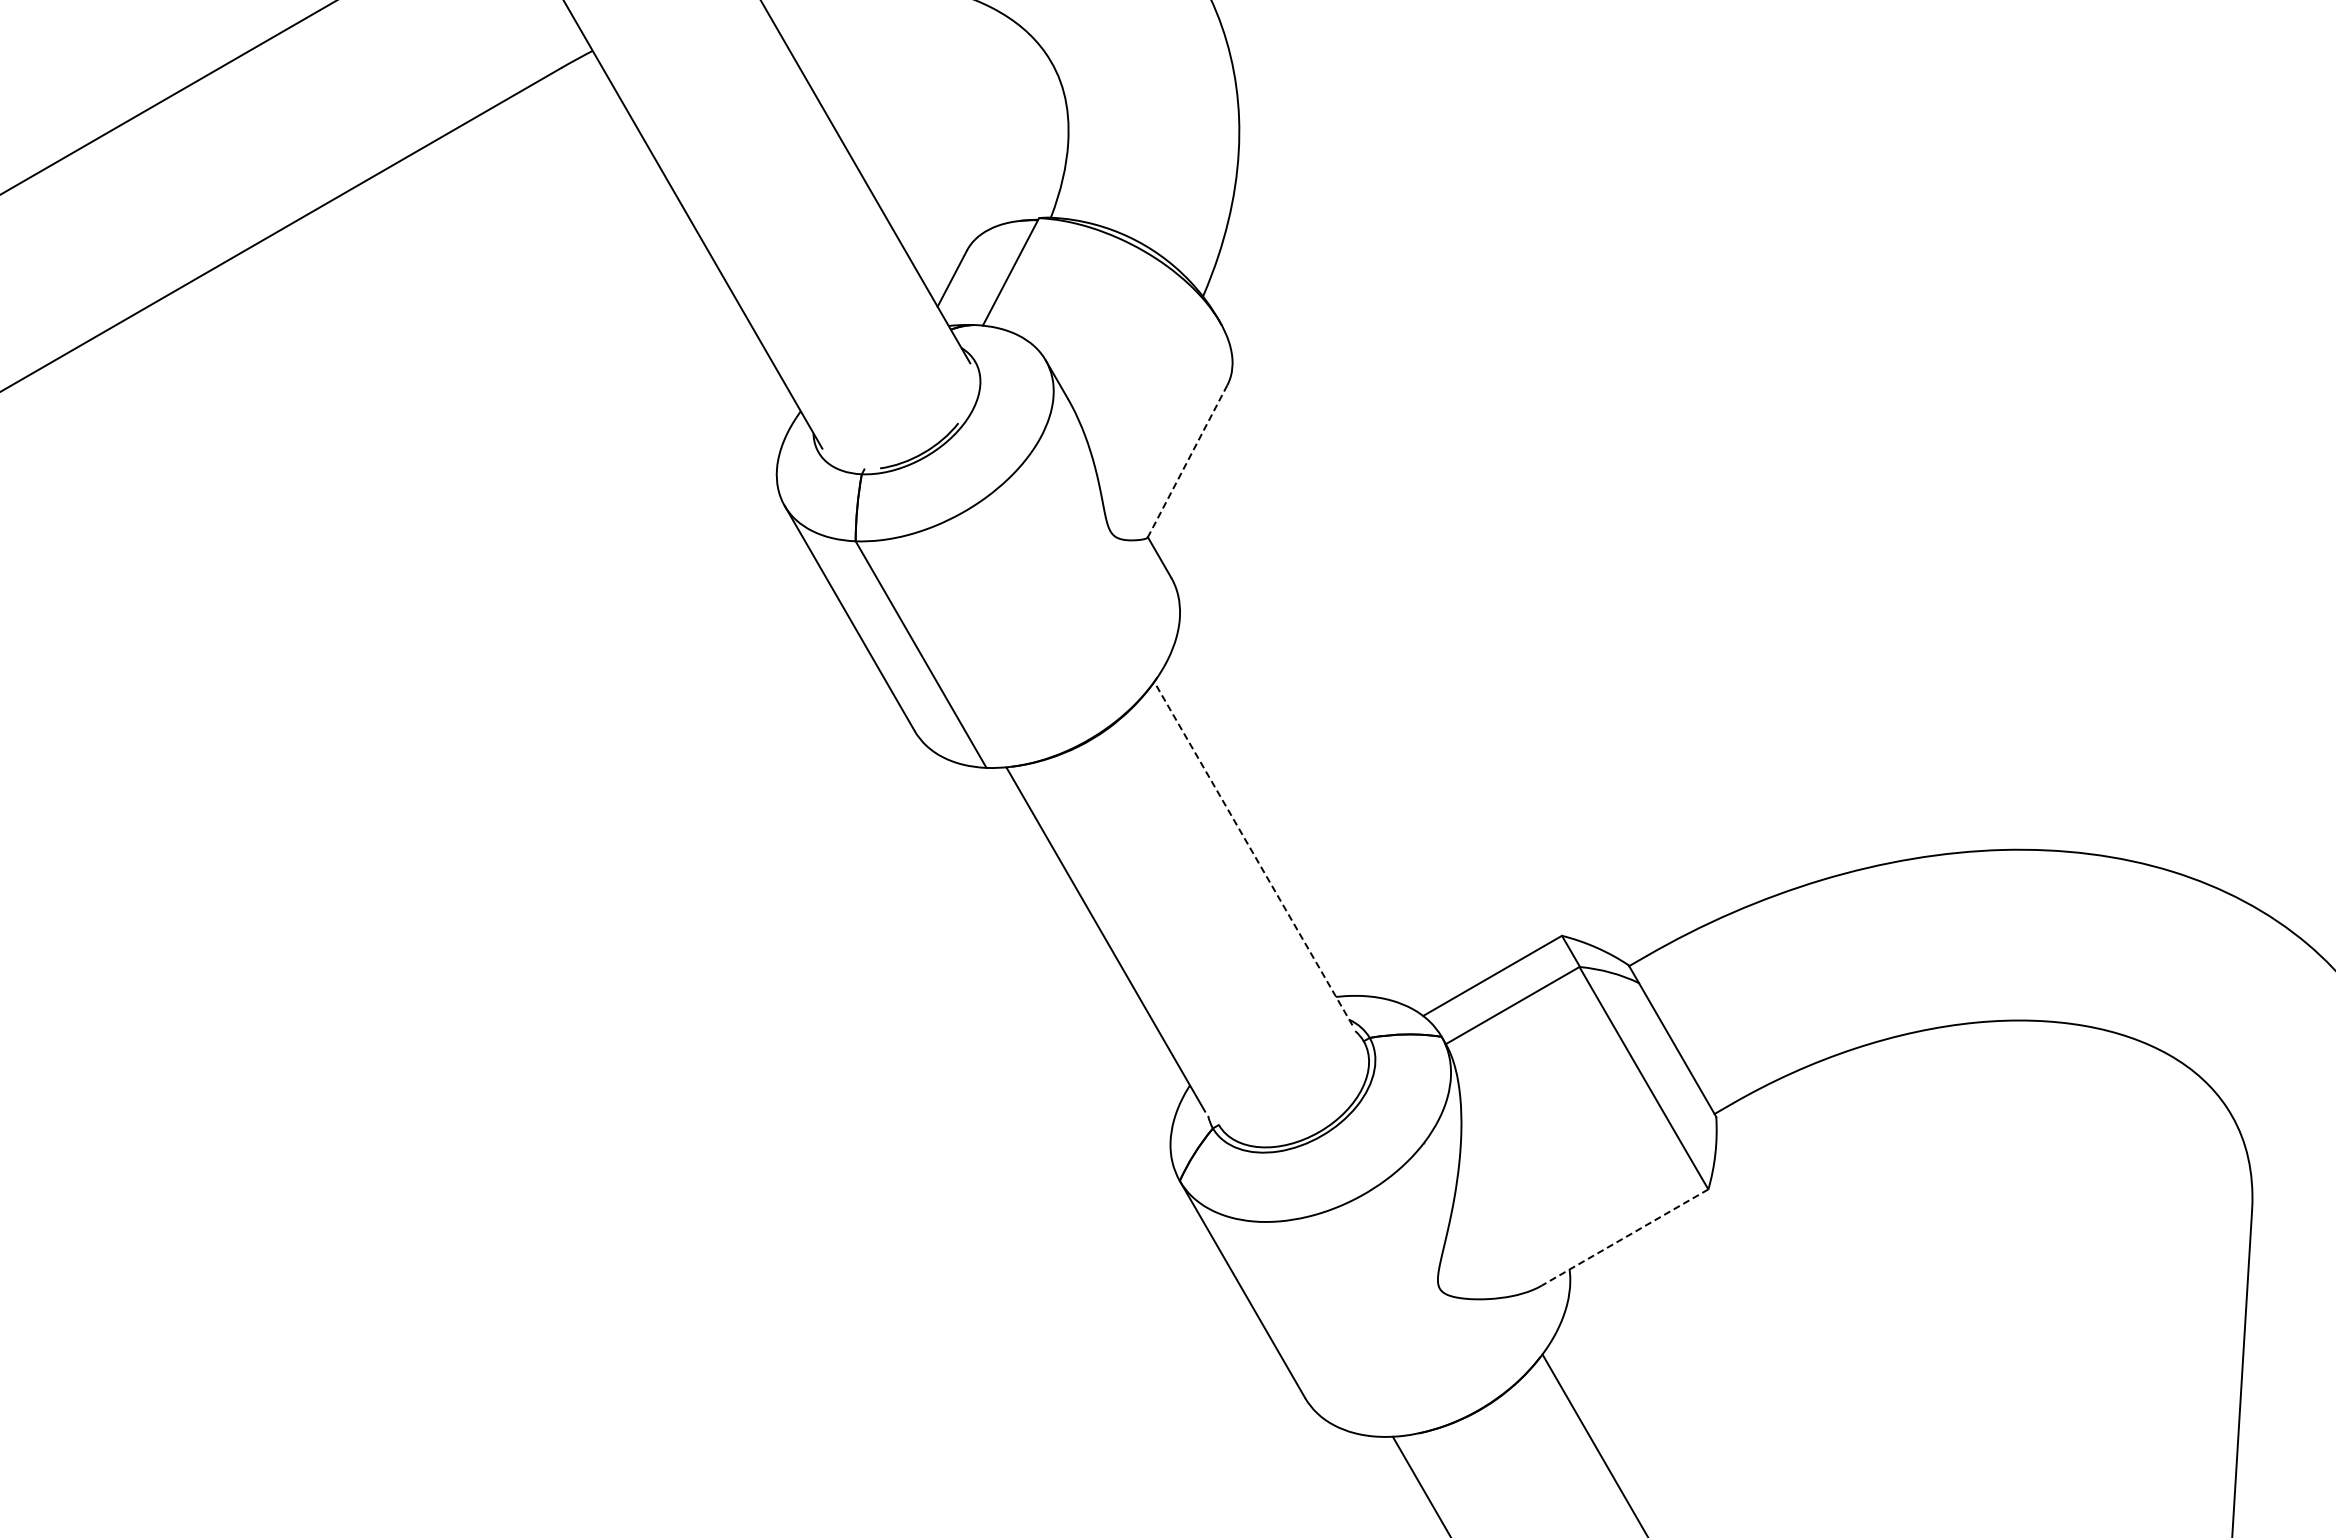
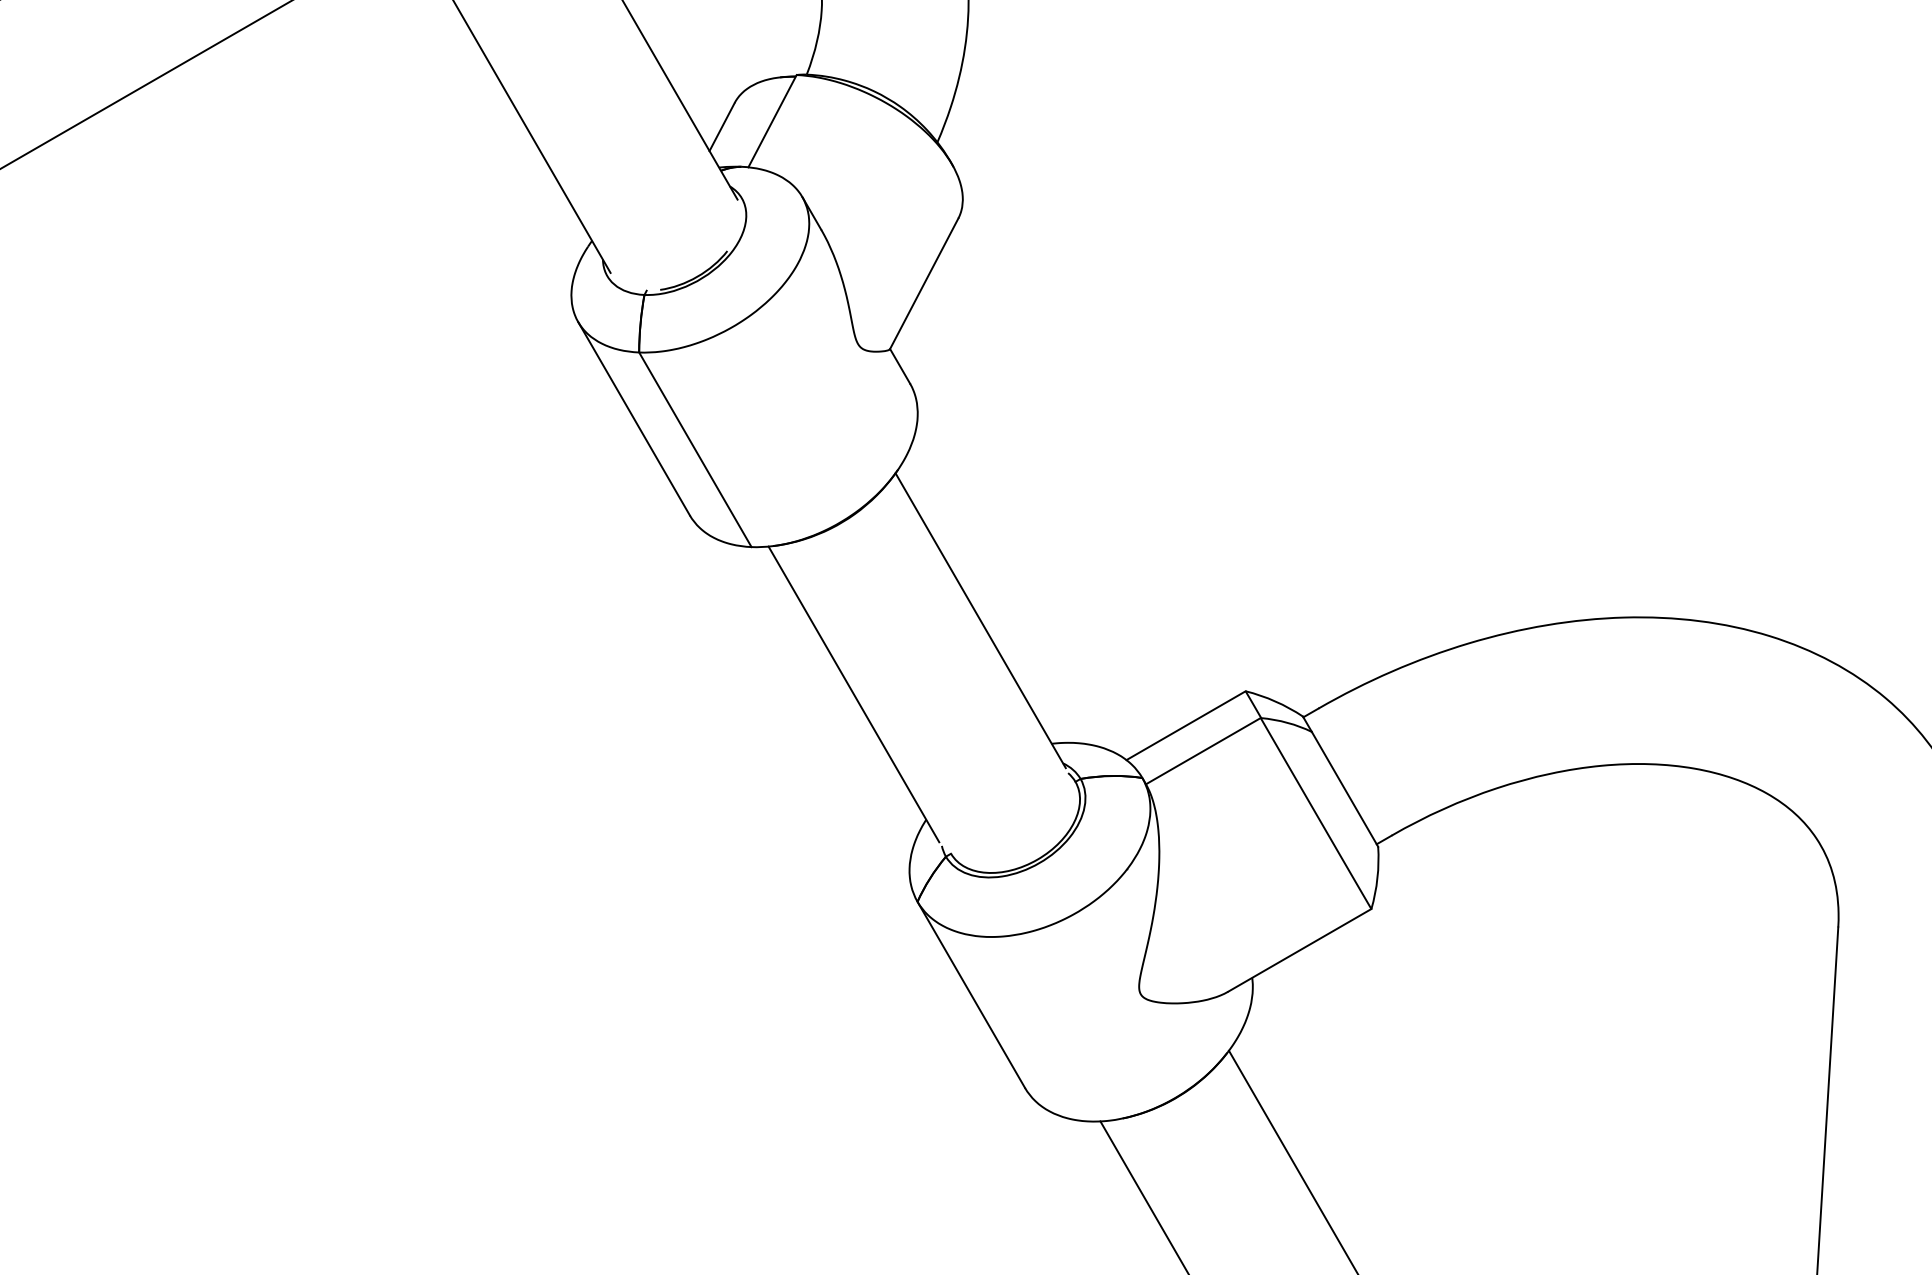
line: (1187, 461) -> (924, 283), dashed -> solid
line: (1253, 853) -> (980, 620), dashed -> solid
line: (1624, 1237) -> (1299, 950), dashed -> solid

